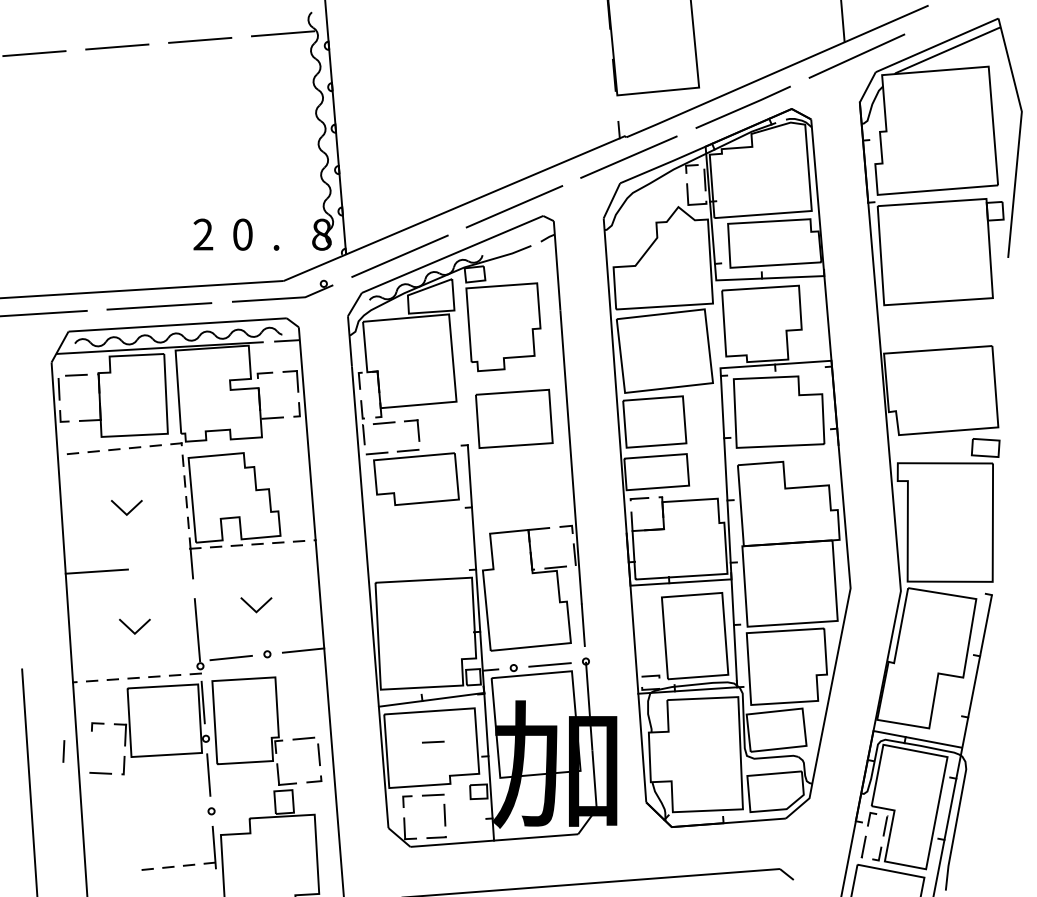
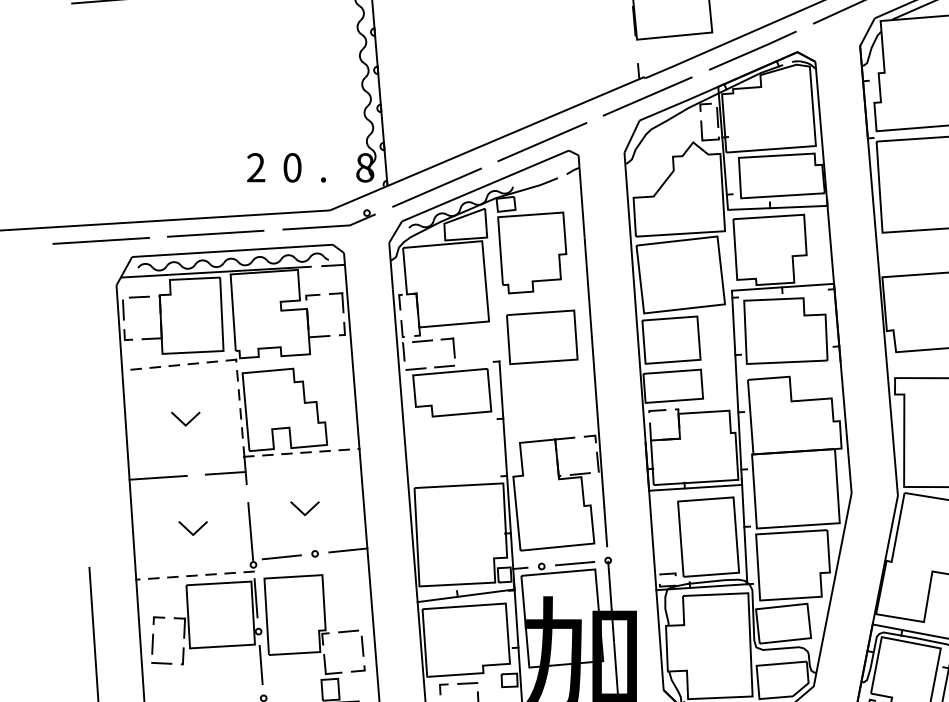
line: (169, 566) -> (225, 473), added
line: (433, 741) -> (467, 634), removed
line: (63, 751) -> (152, 644), moved

